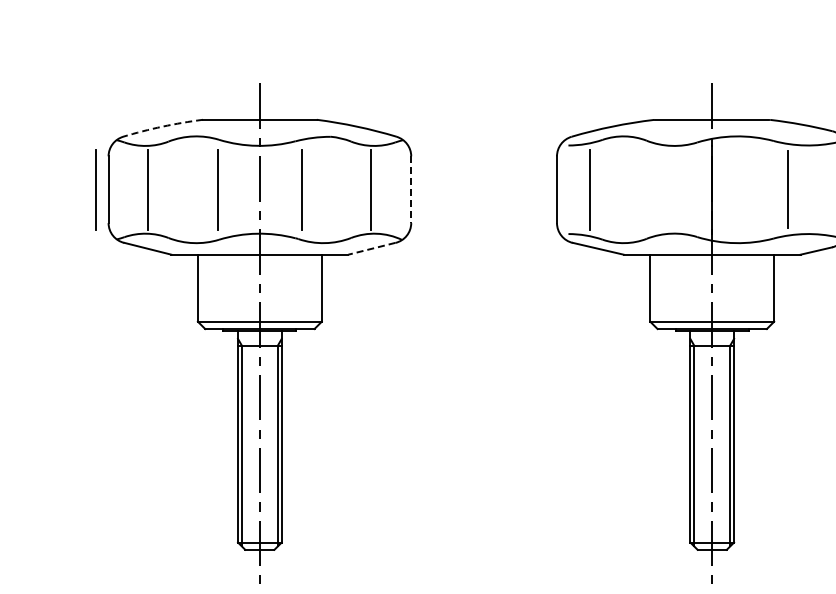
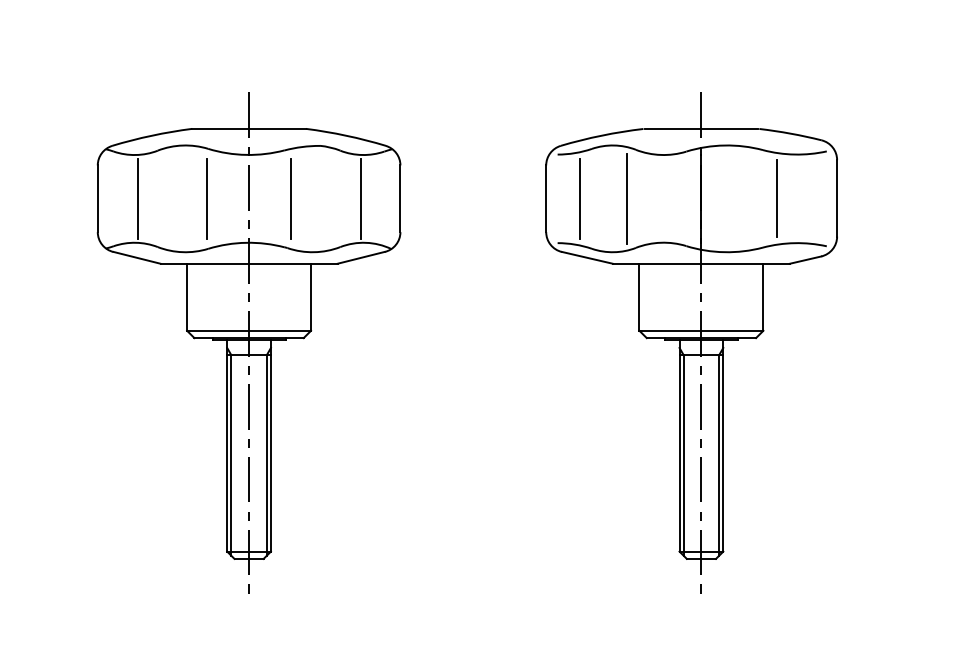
arc: (162, 126) -> (151, 135), dashed -> solid
line: (95, 189) -> (84, 198), removed
line: (411, 190) -> (400, 199), dashed -> solid
line: (637, 190) -> (626, 199), added
line: (371, 248) -> (360, 257), dashed -> solid

